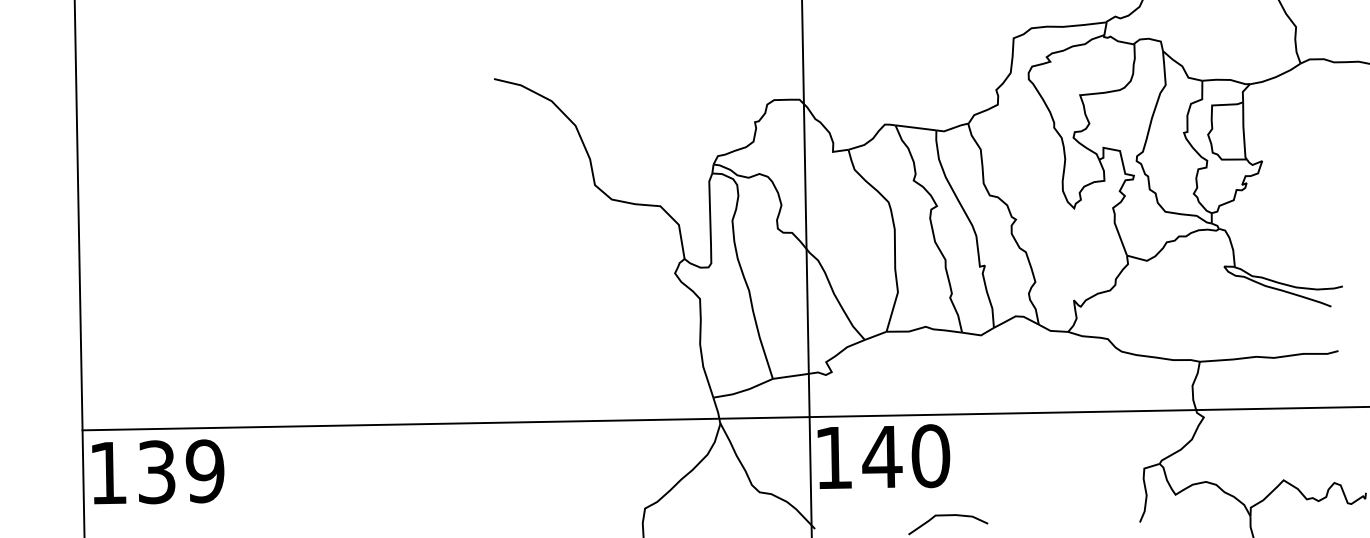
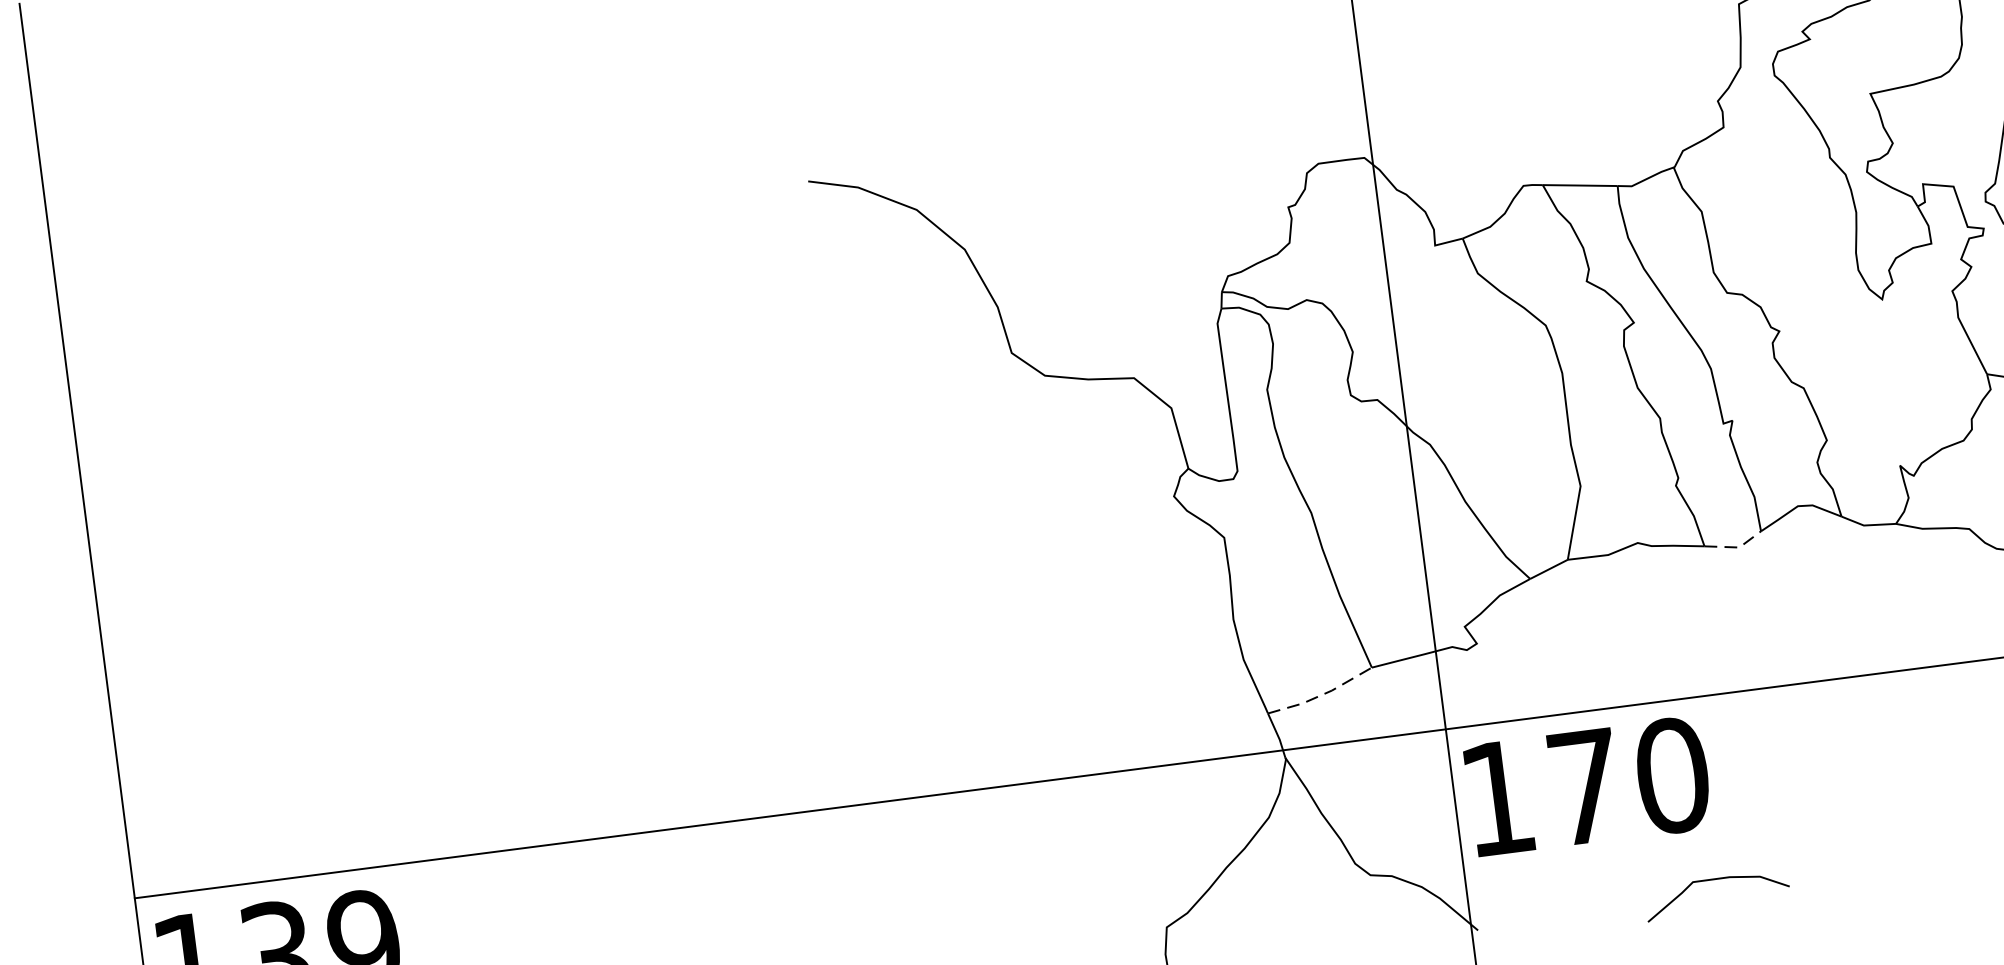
line: (979, 335) -> (1736, 548), solid -> dashed
line: (744, 390) -> (1322, 694), solid -> dashed
text: (882, 456) -> (1585, 786), 140 -> 170

